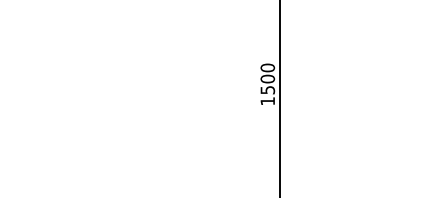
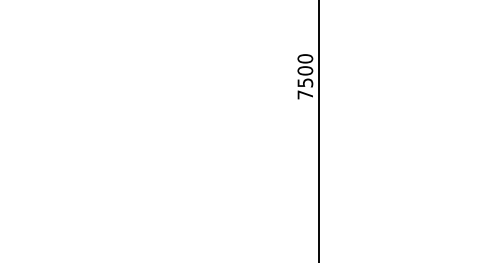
text: (267, 100) -> (304, 94), 1500 -> 7500

